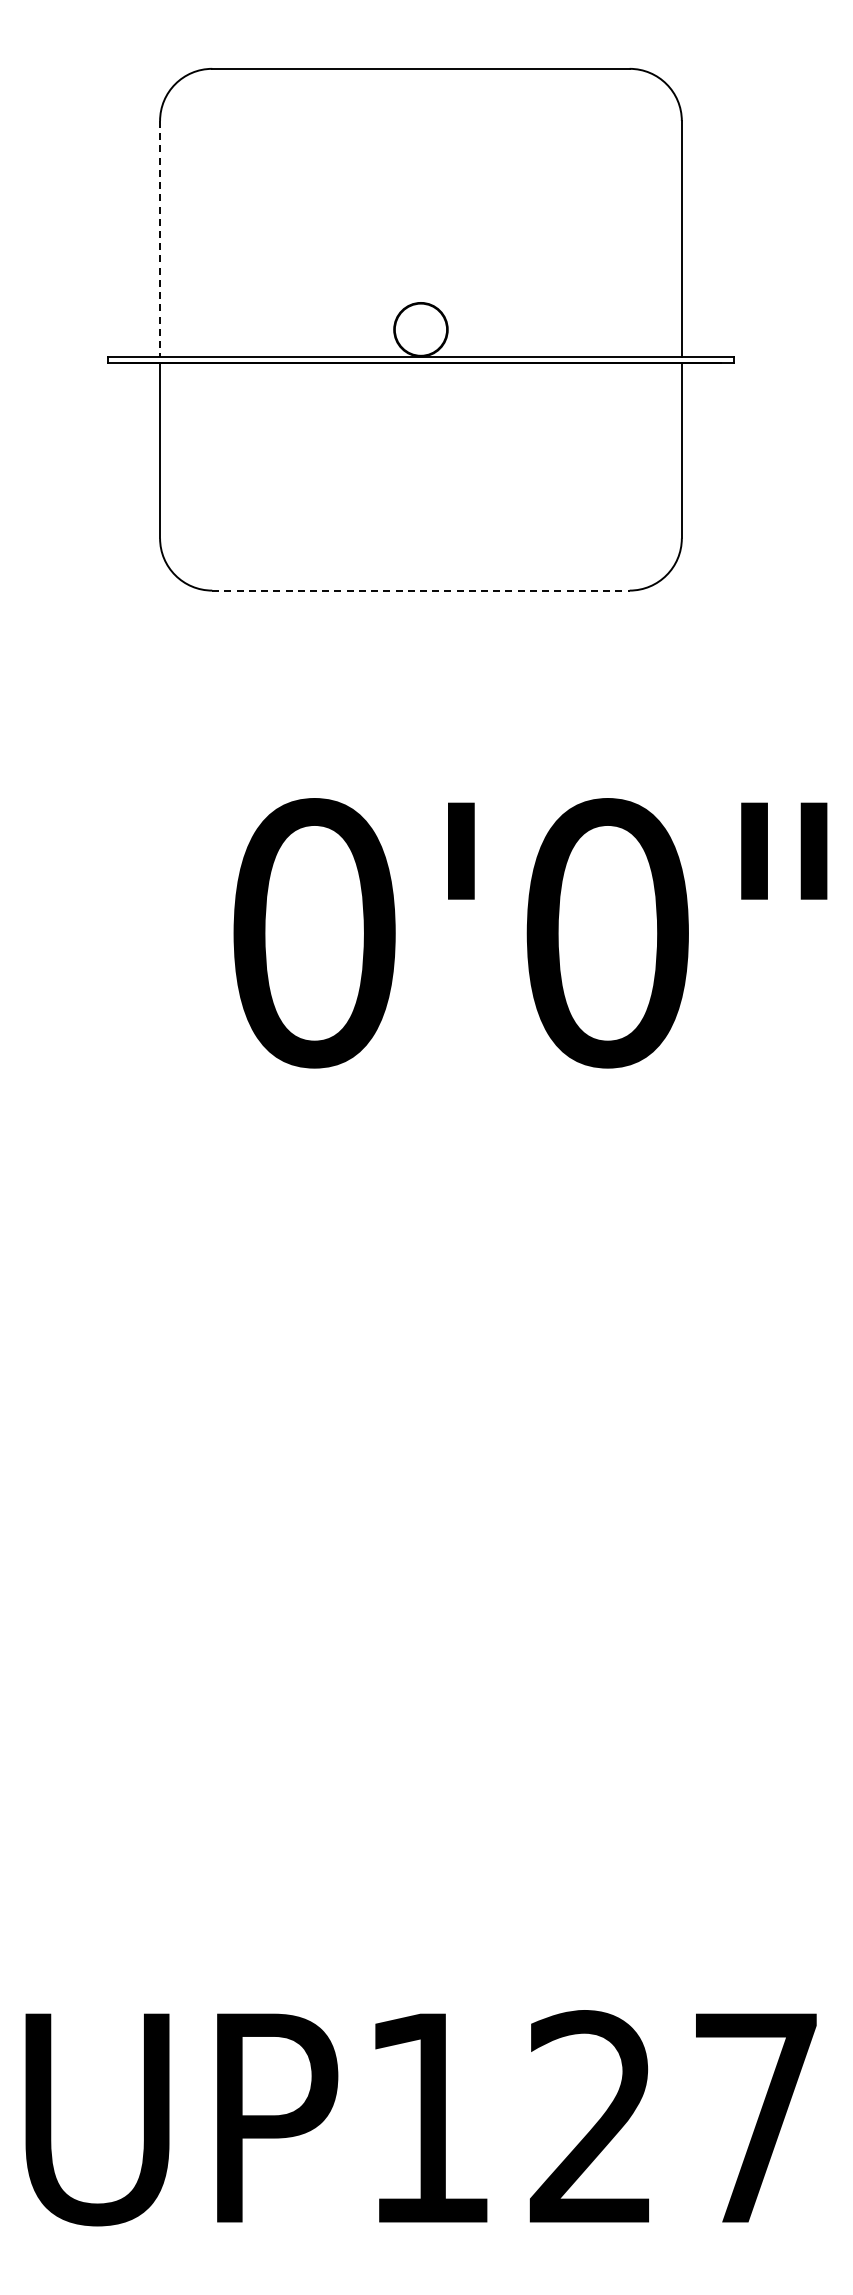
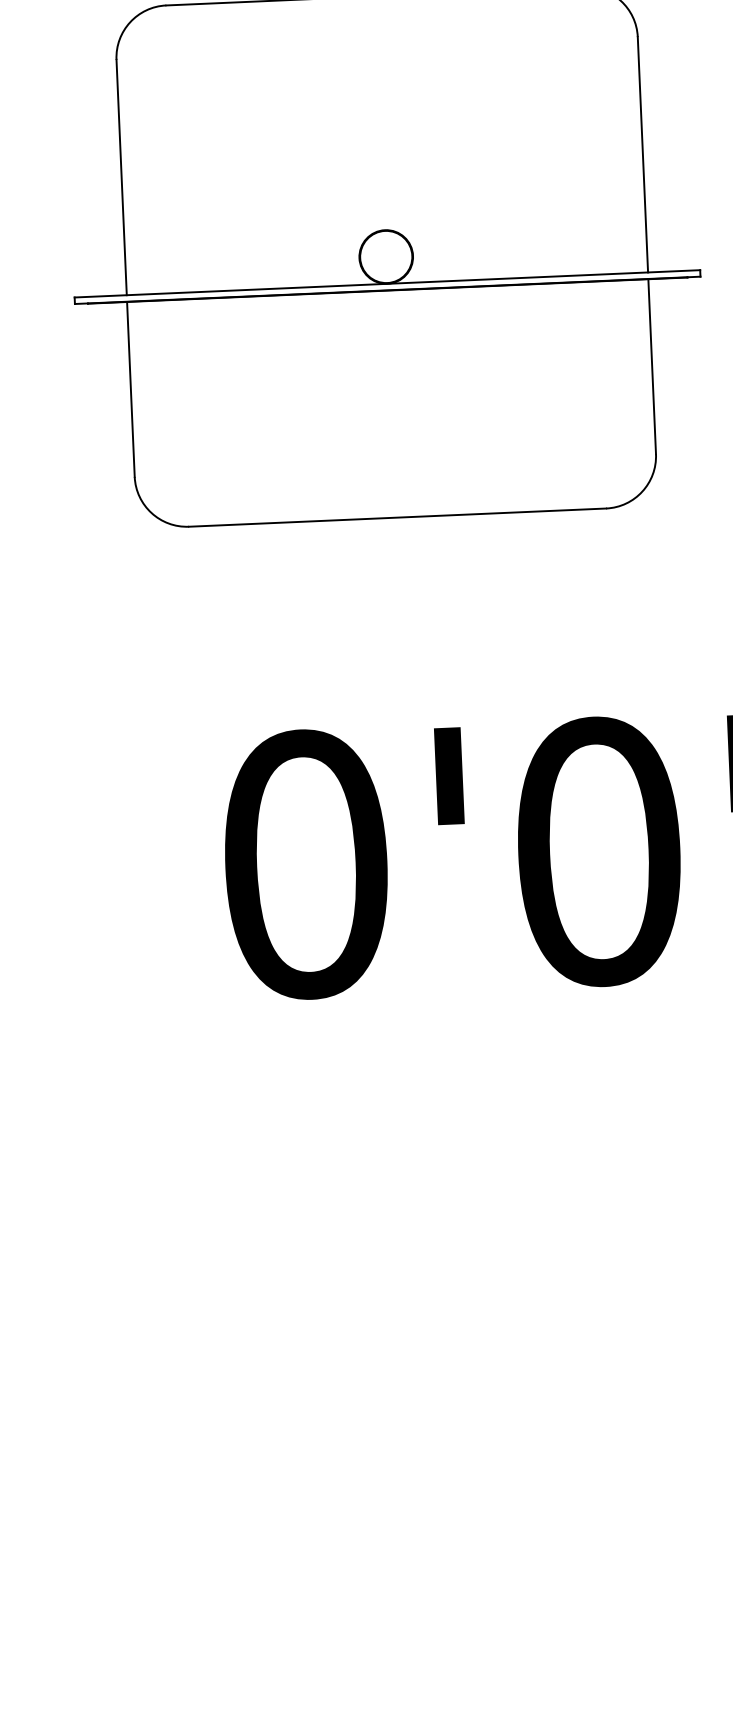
line: (160, 238) -> (122, 177), dashed -> solid
line: (420, 590) -> (397, 517), dashed -> solid

